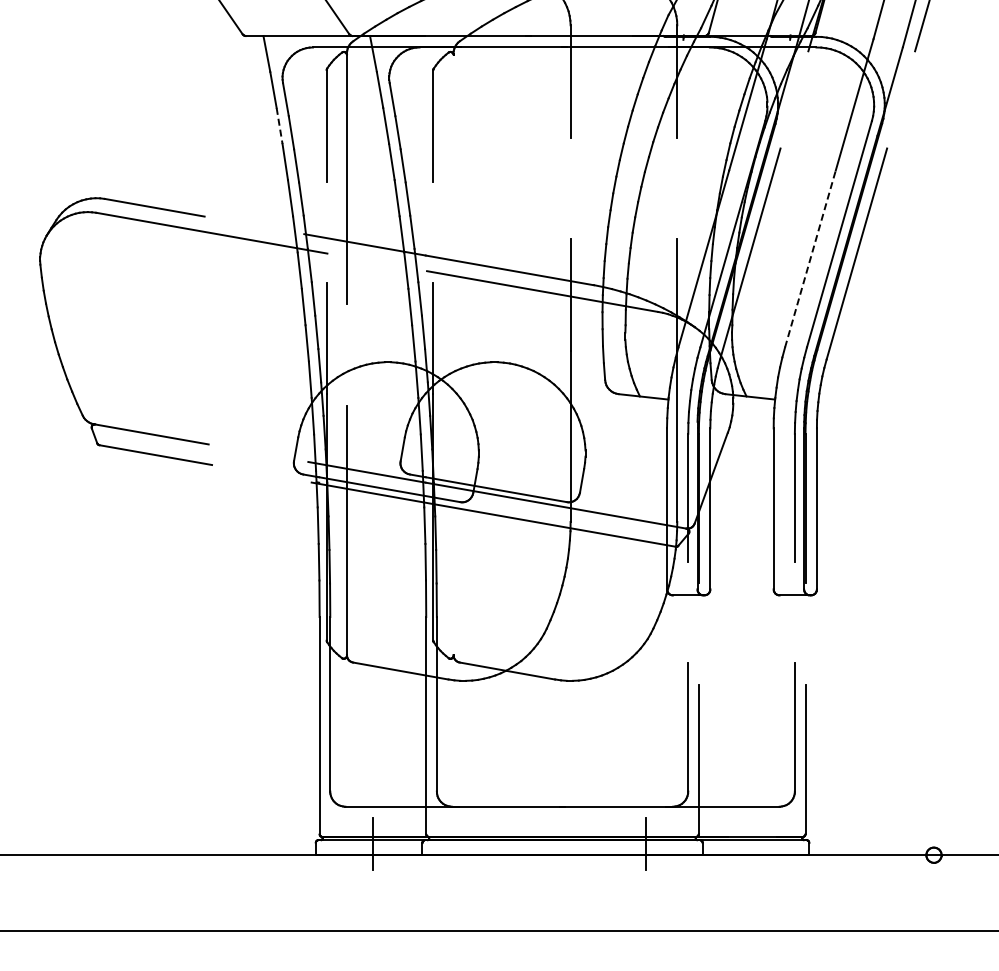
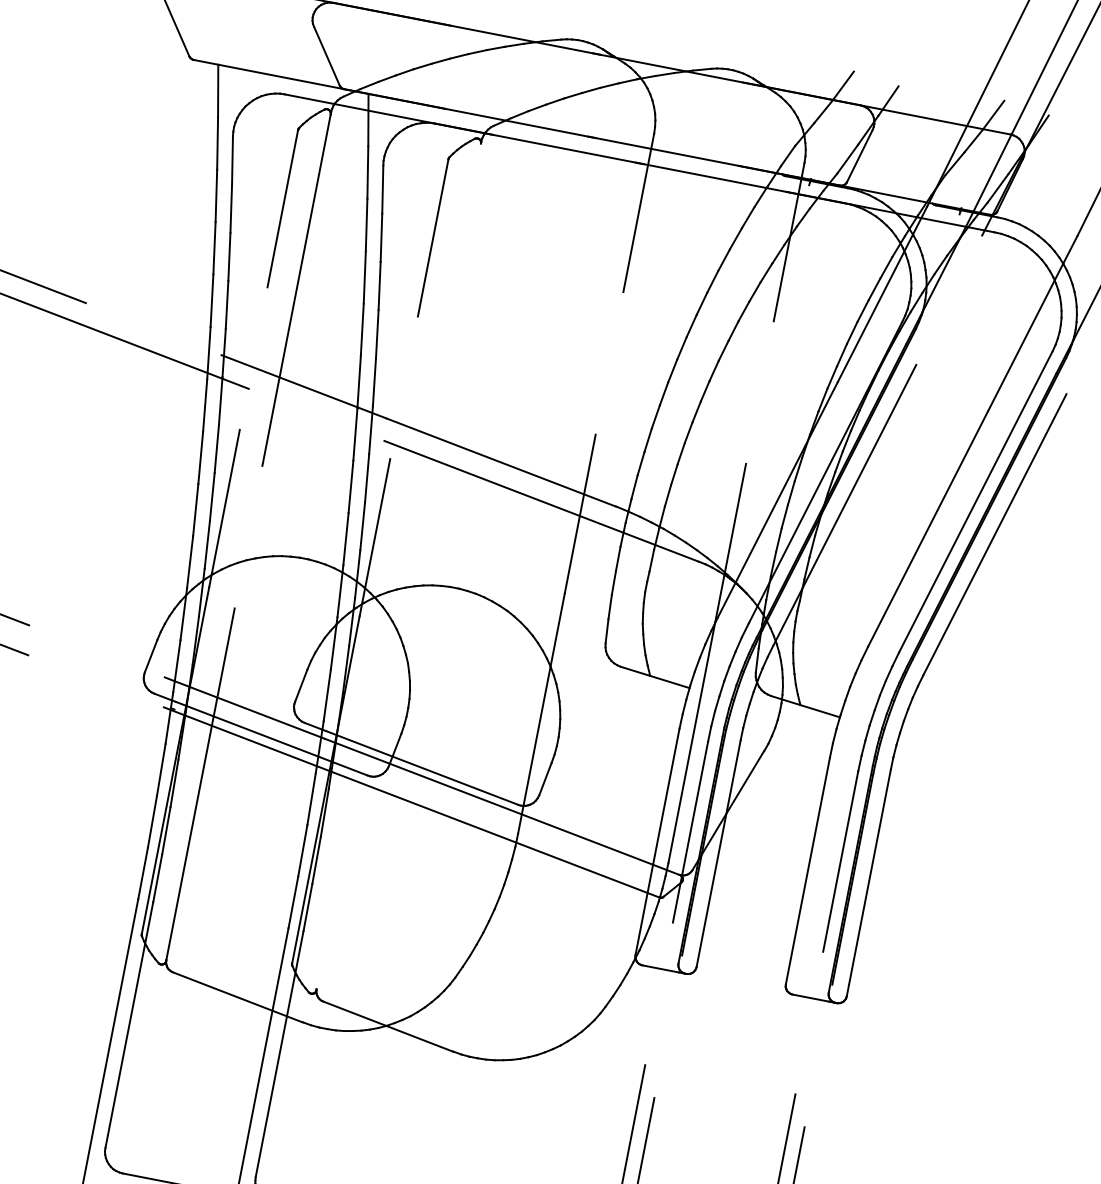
line: (279, 126) -> (216, 196), dashed -> solid
line: (810, 258) -> (928, 528), dashed -> solid

